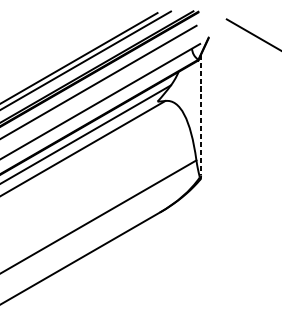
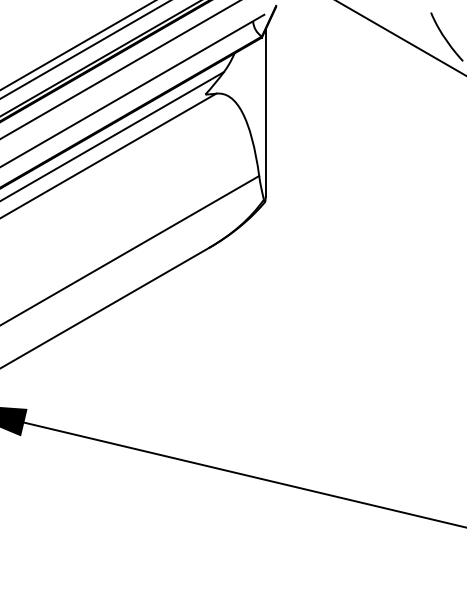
line: (200, 115) -> (265, 113), dashed -> solid

